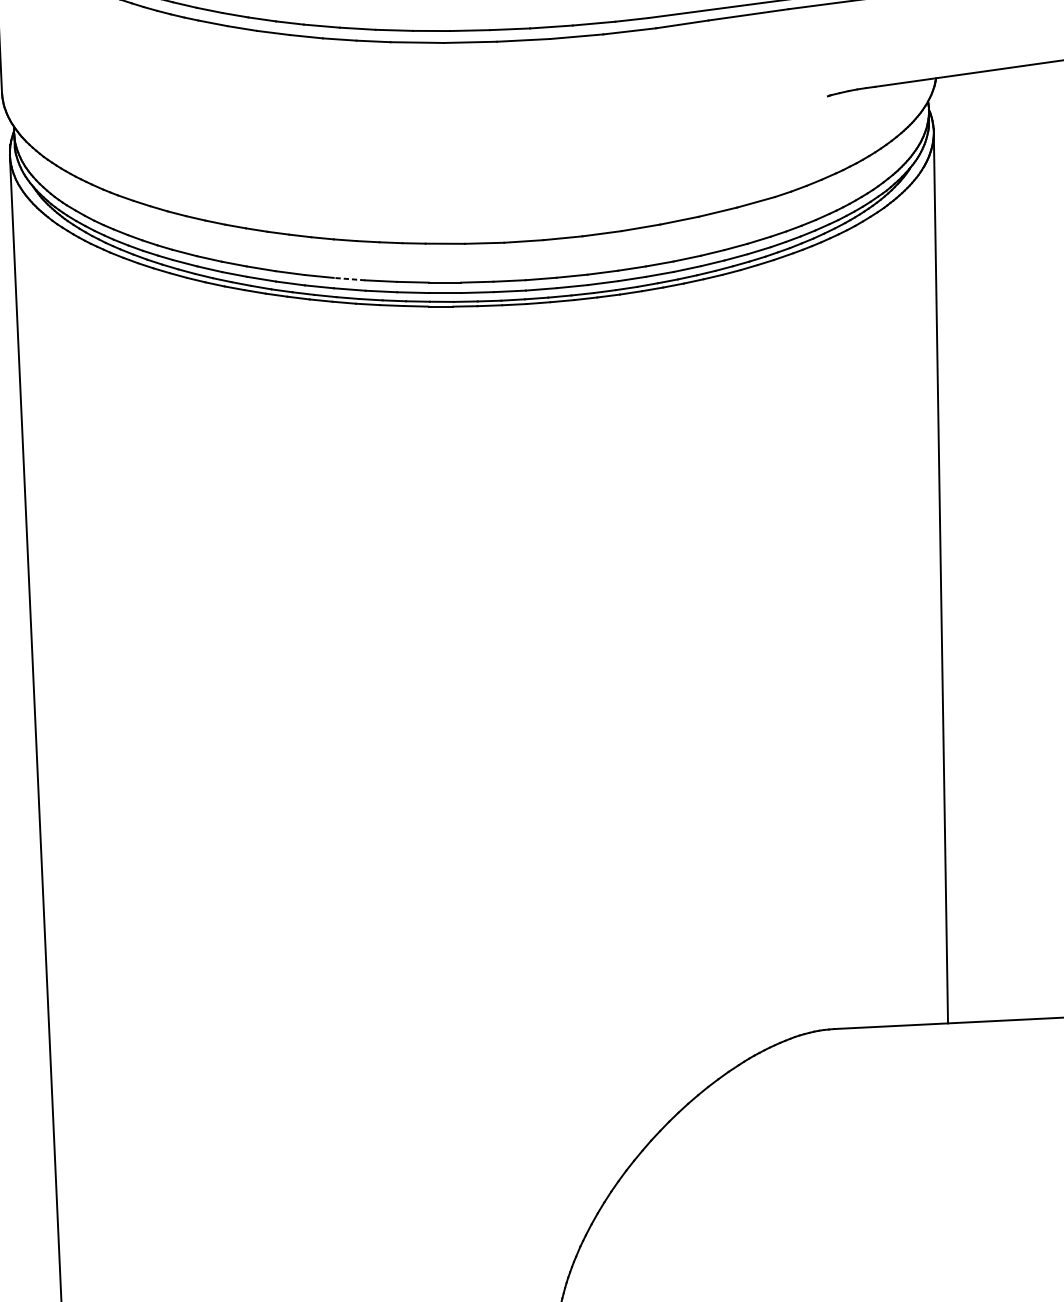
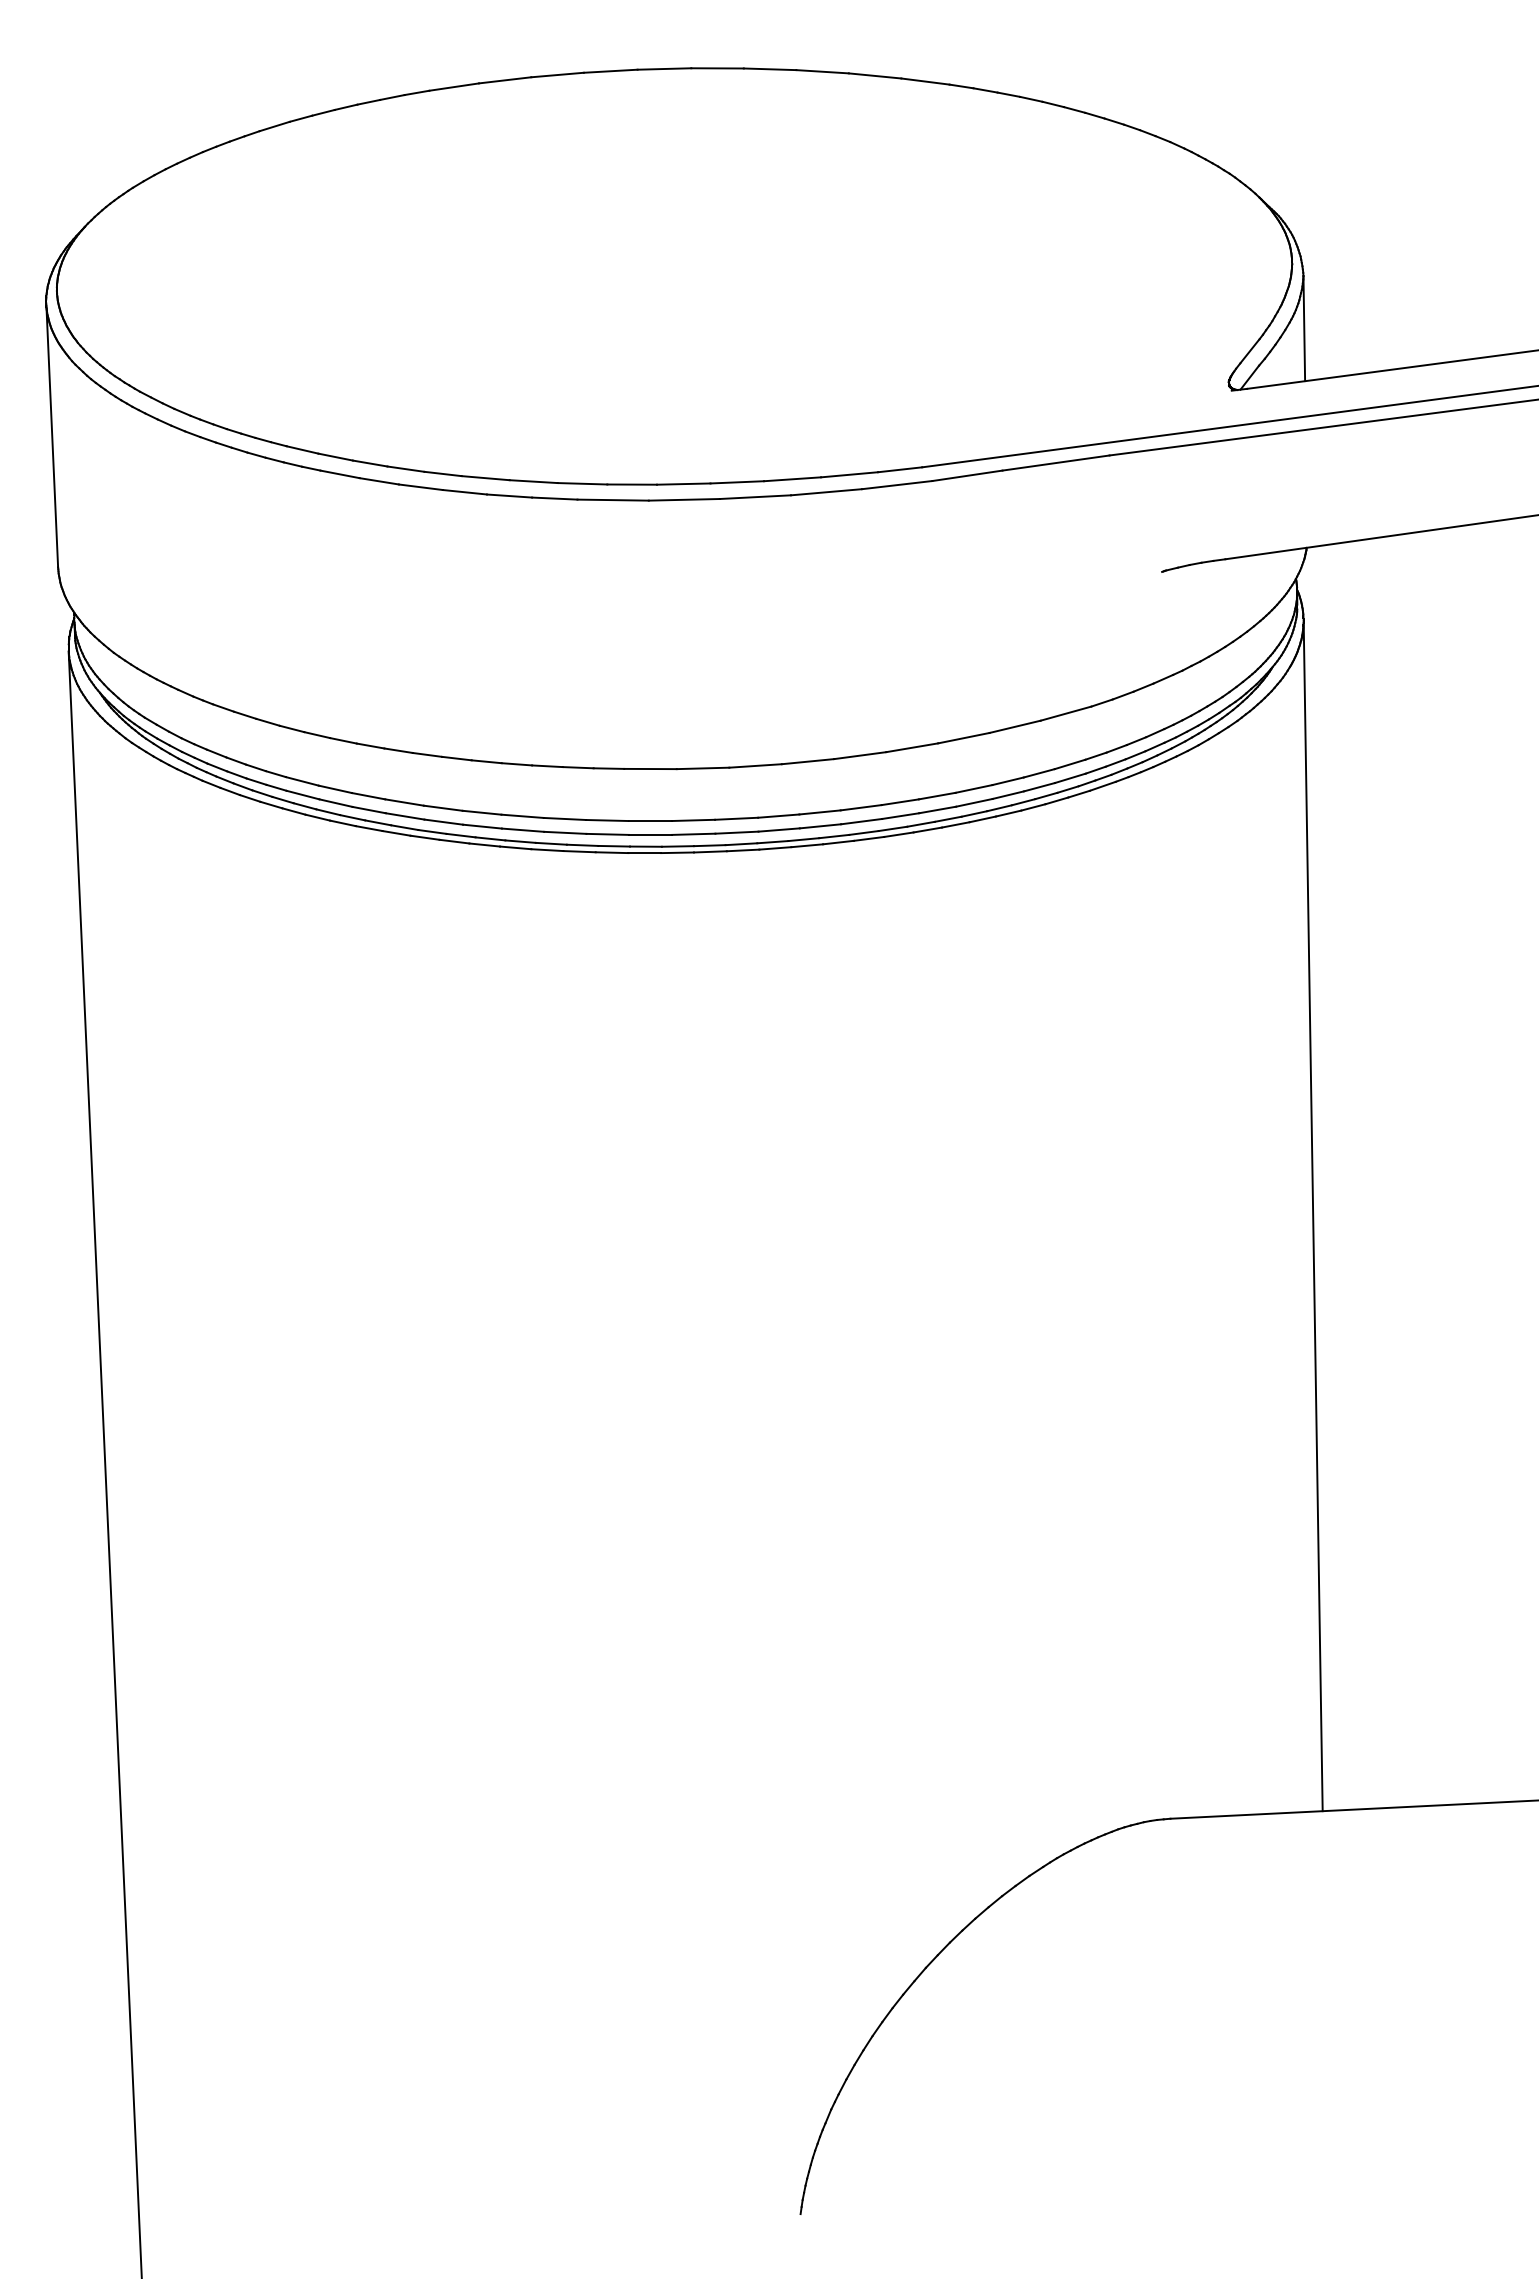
line: (349, 279) -> (522, 816), dashed -> solid

